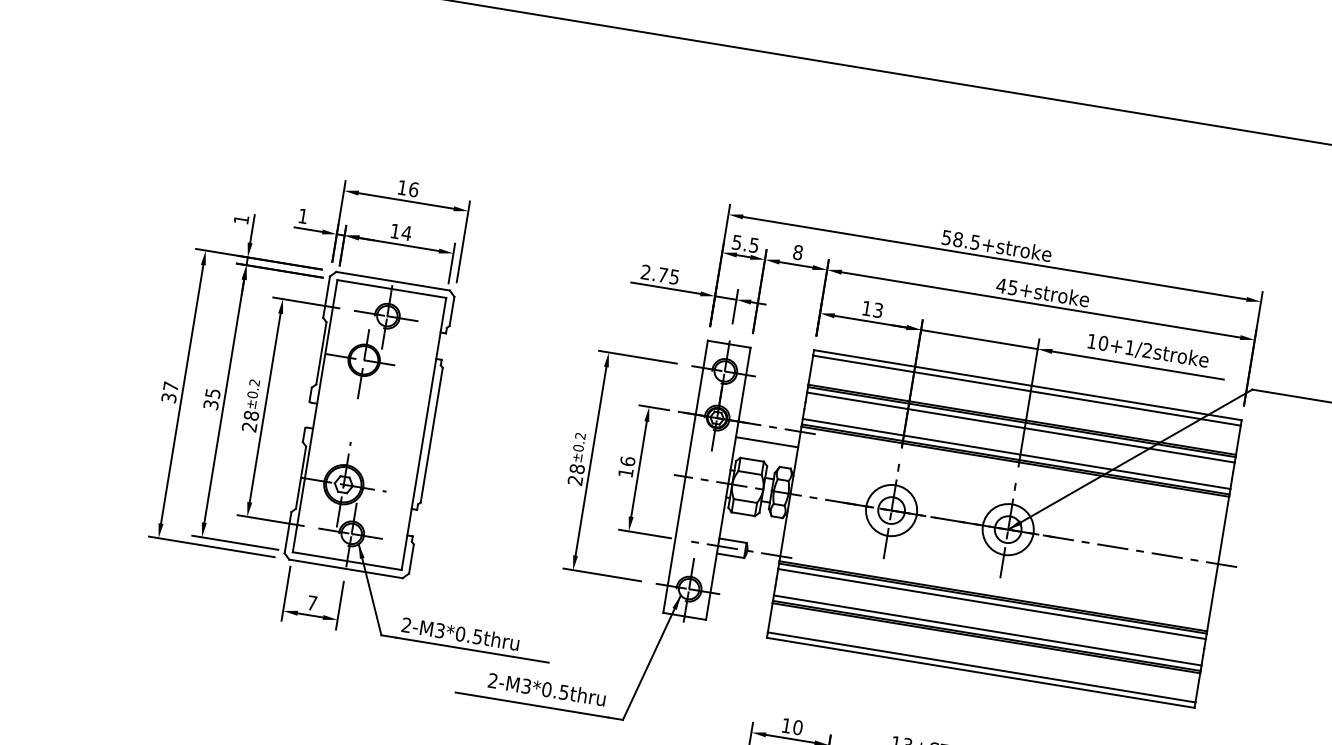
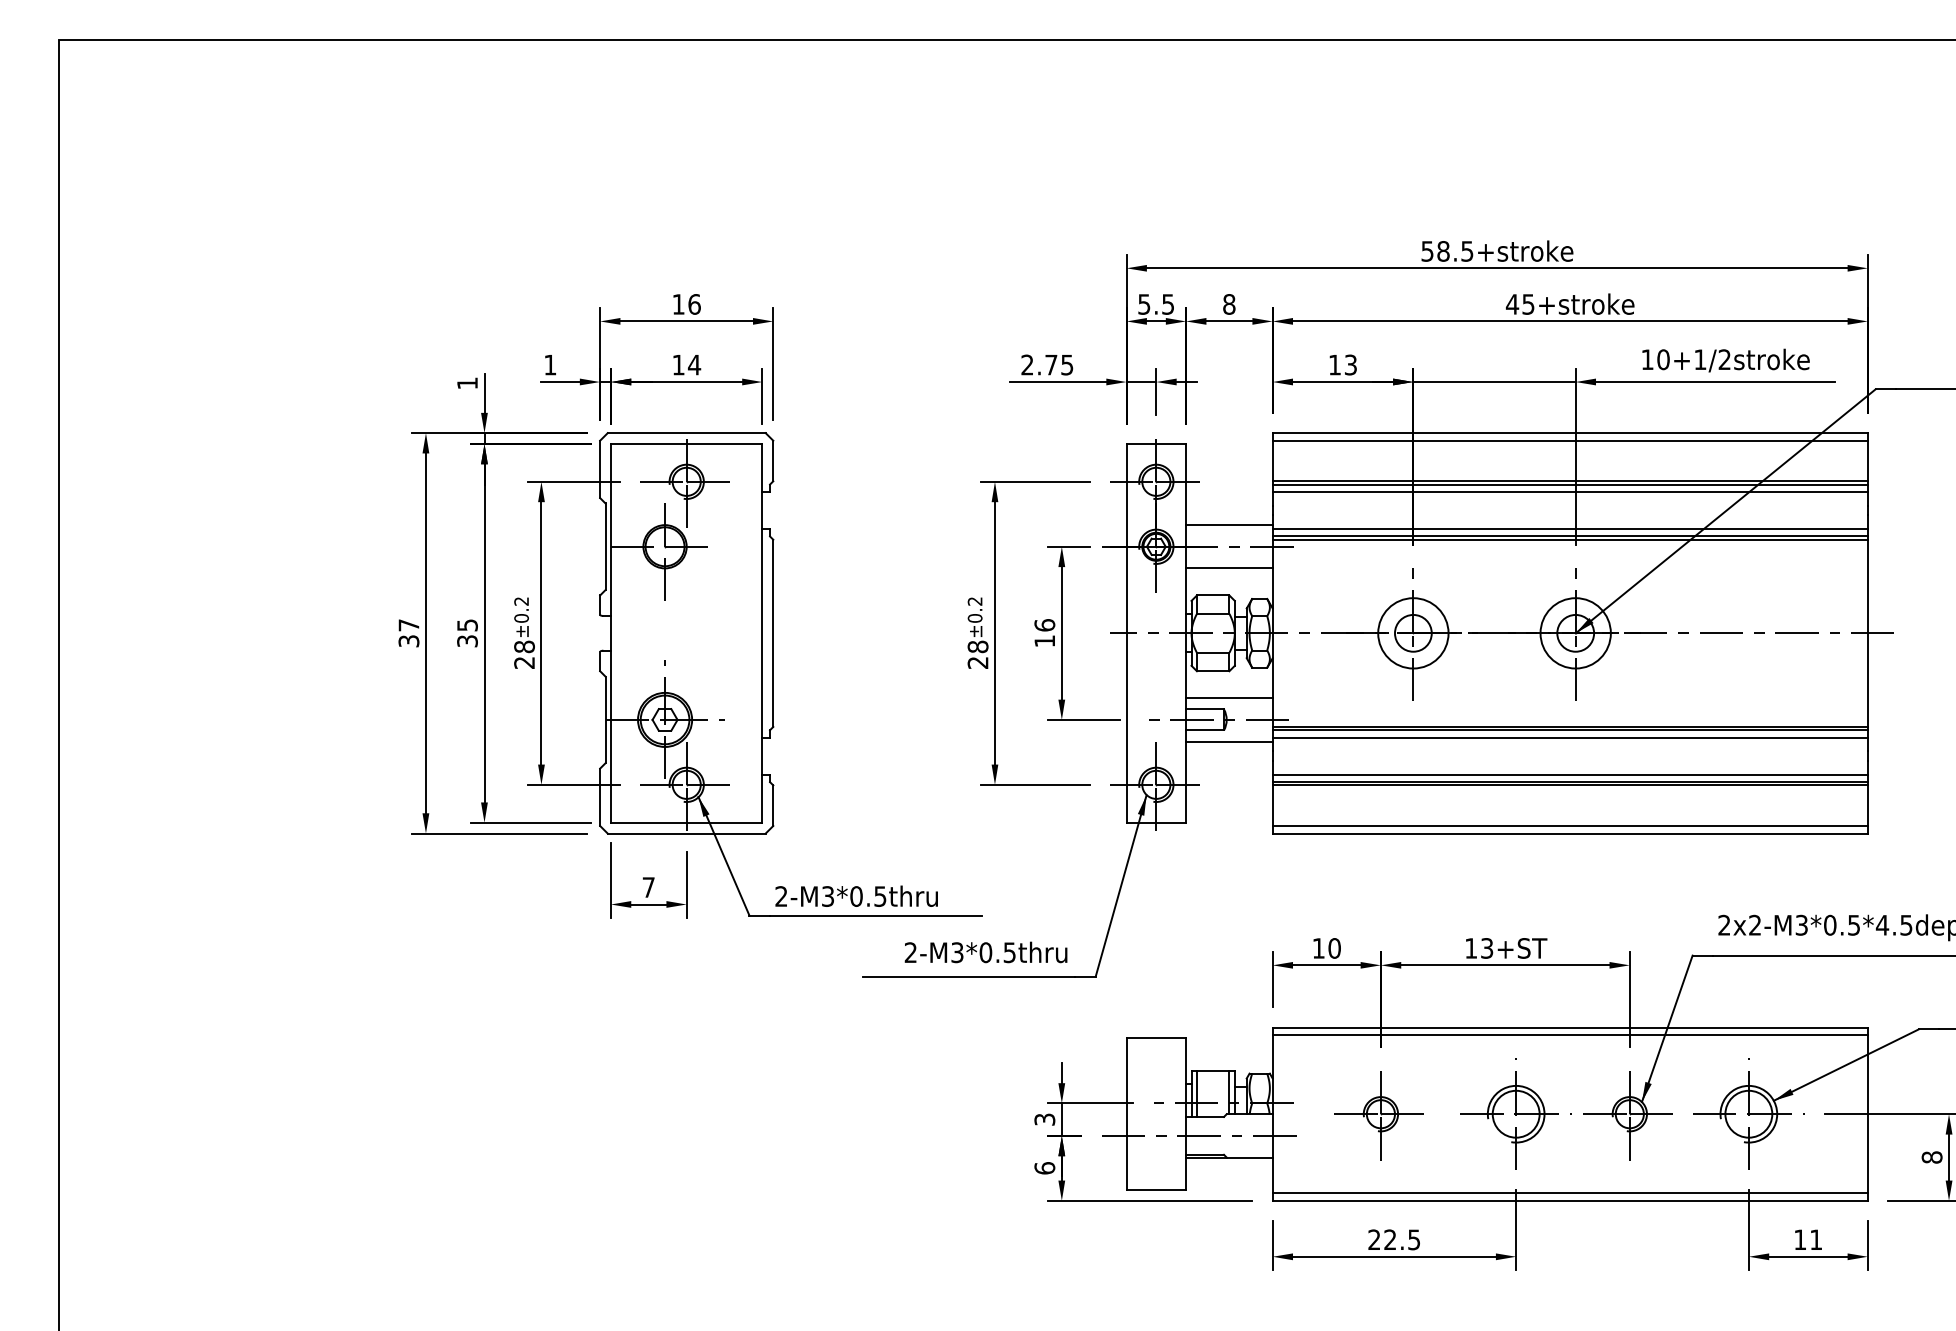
line: (772, 411) -> (1229, 525), added
line: (751, 535) -> (1229, 698), added
line: (746, 566) -> (1229, 741), added

